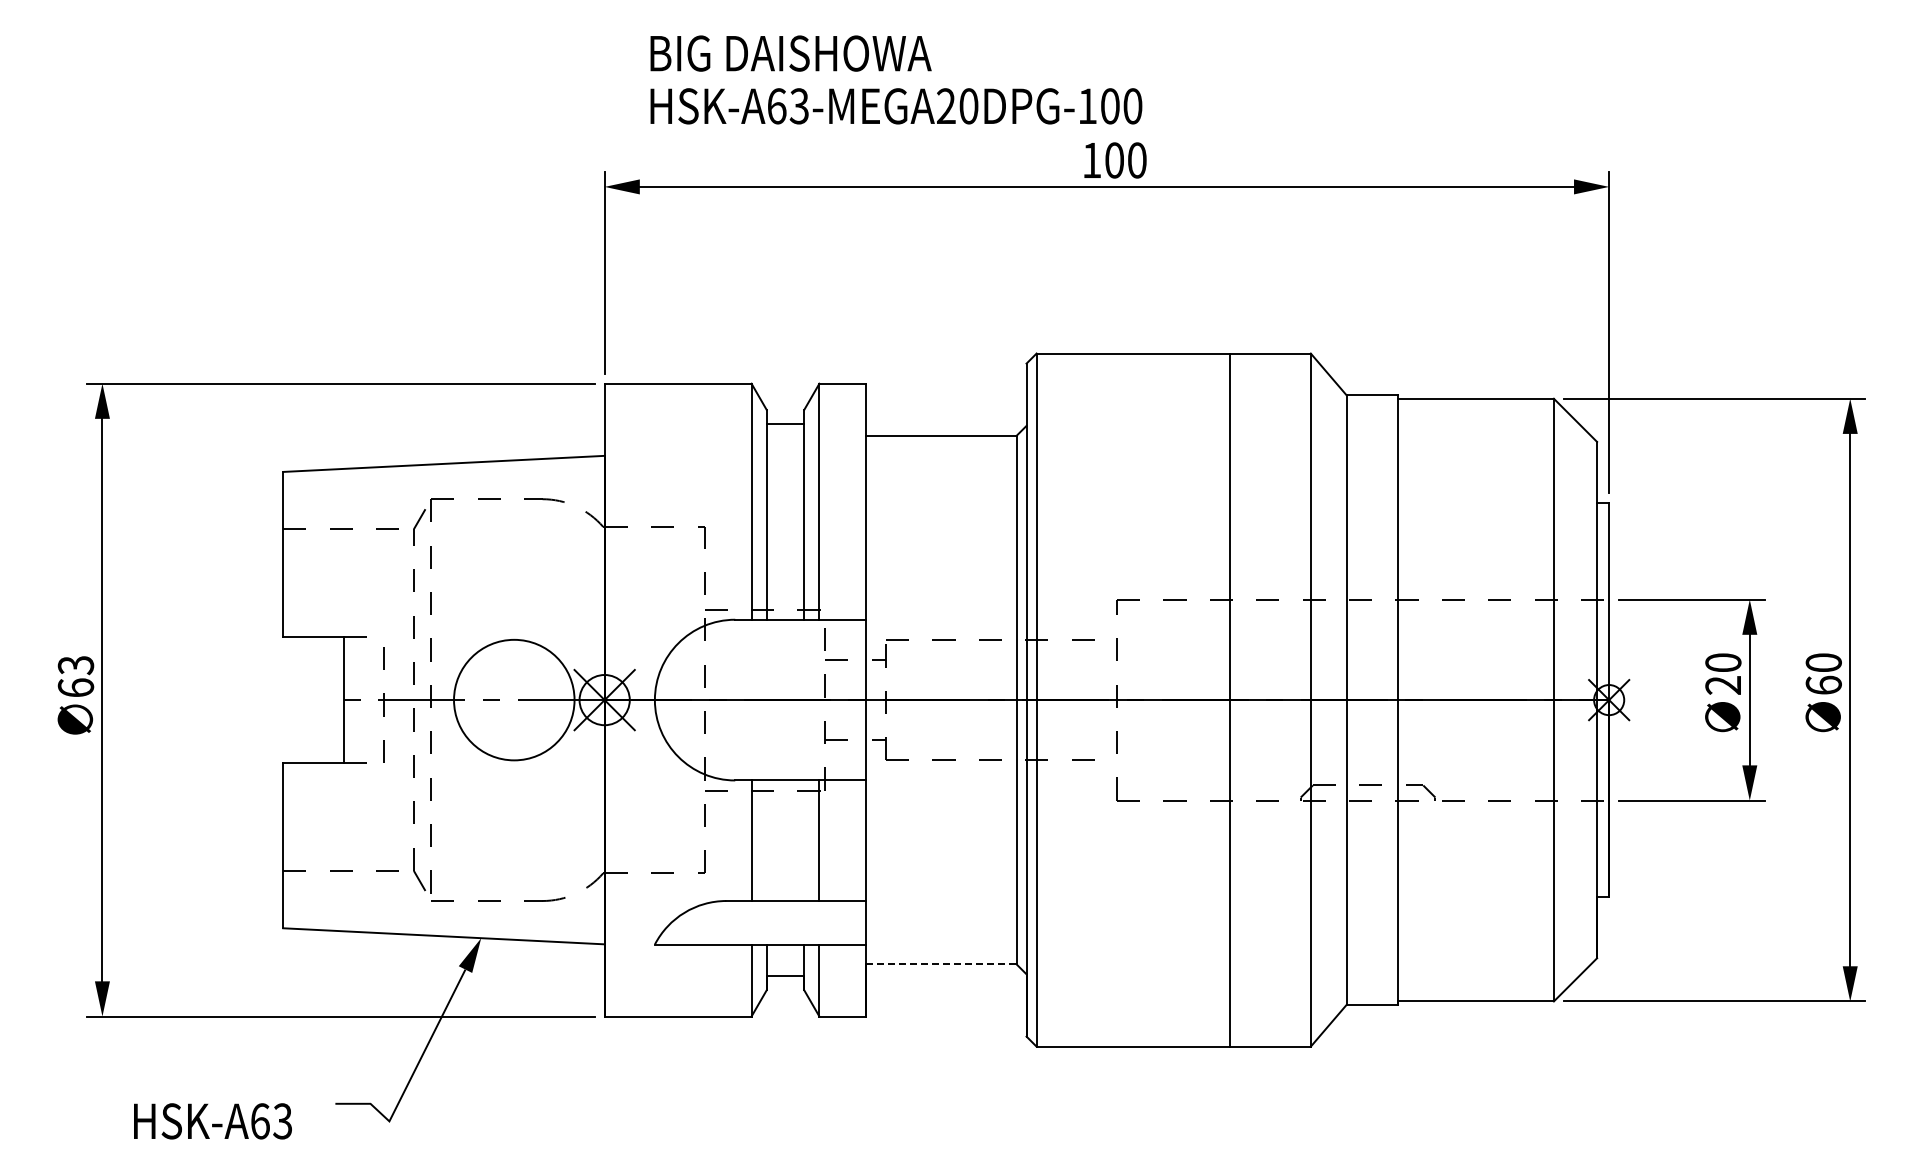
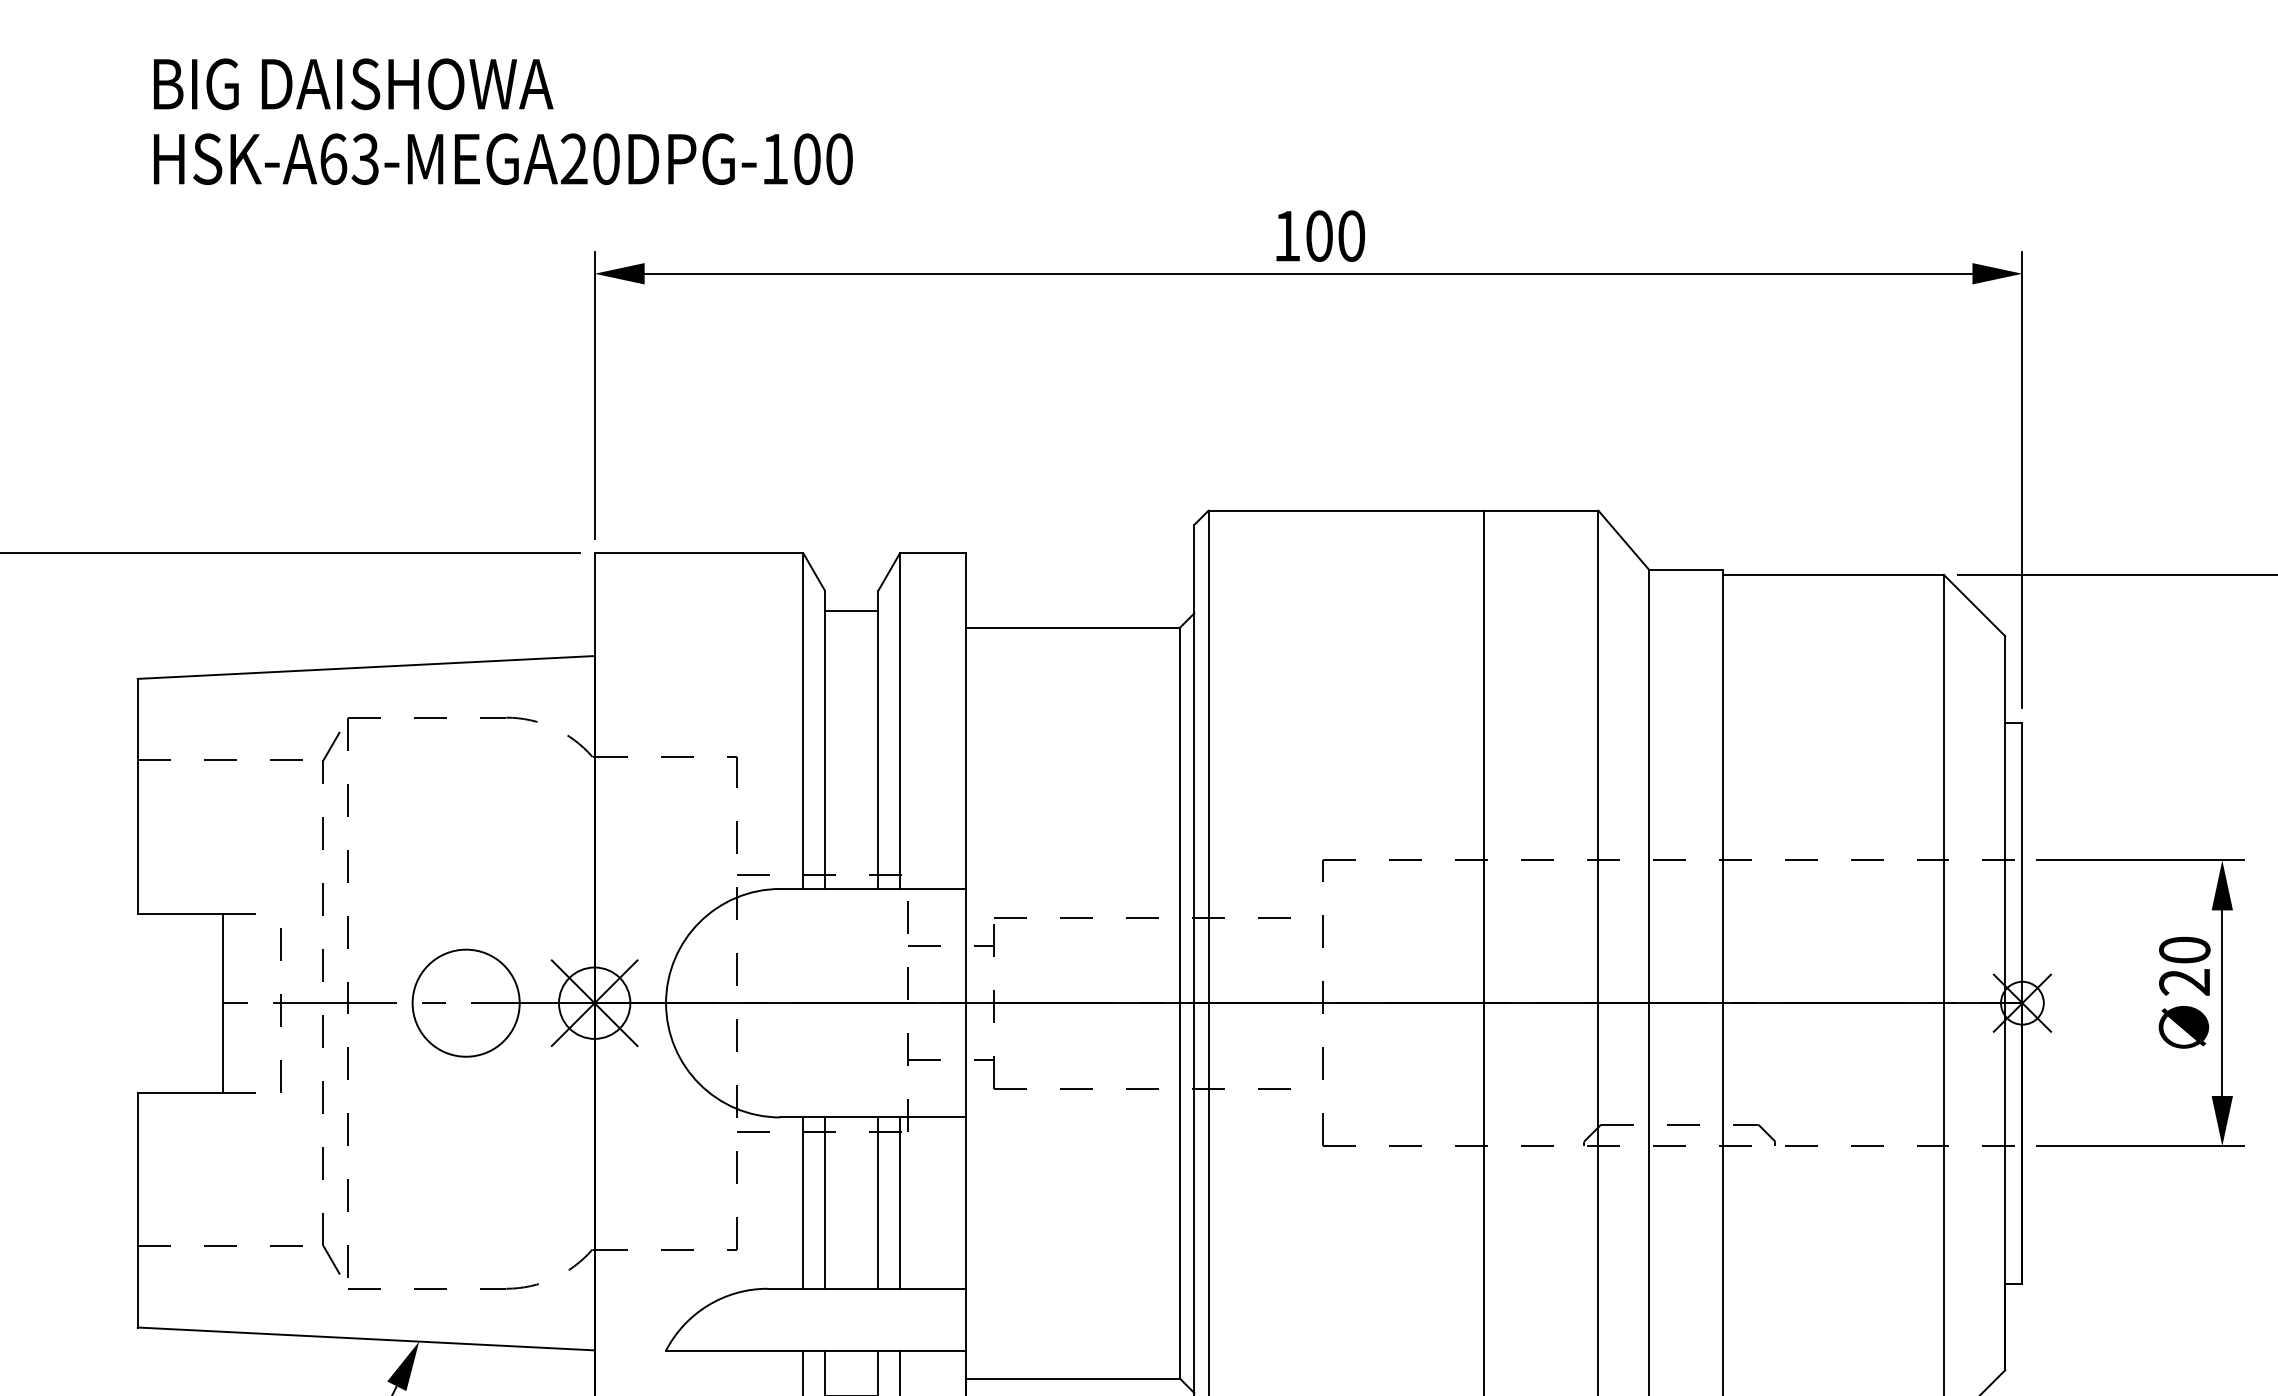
text: (896, 79) -> (503, 121), moved
circle: (513, 699) -> (465, 1002), size x0.62
line: (766, 840) -> (824, 1202), added
line: (804, 840) -> (878, 1202), added
line: (941, 964) -> (1073, 1379), dashed -> solid

